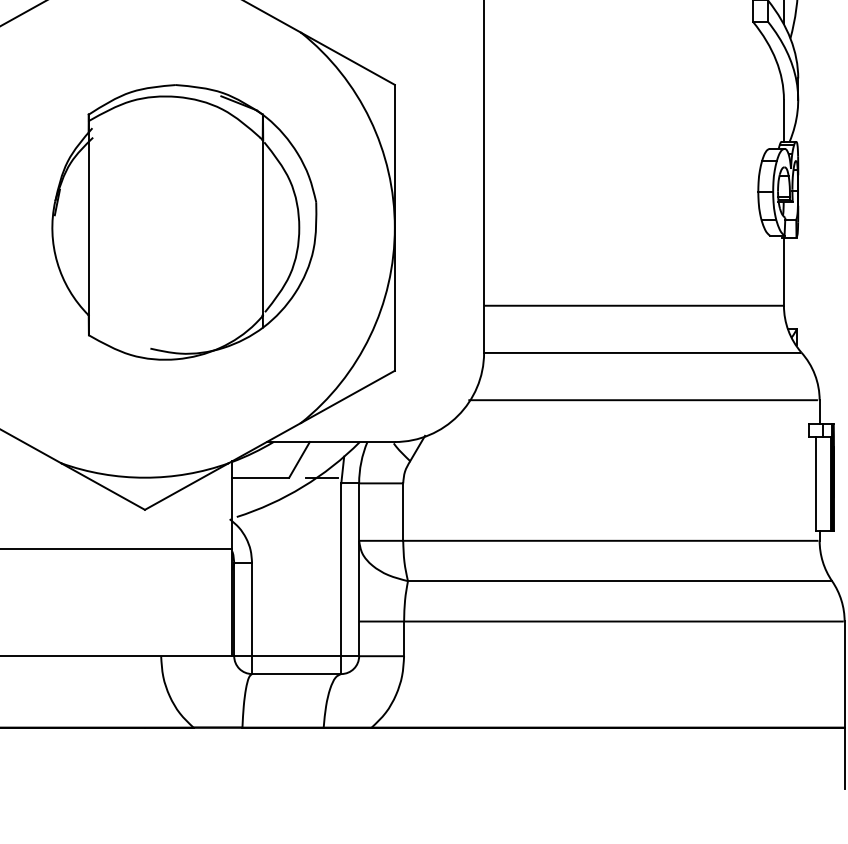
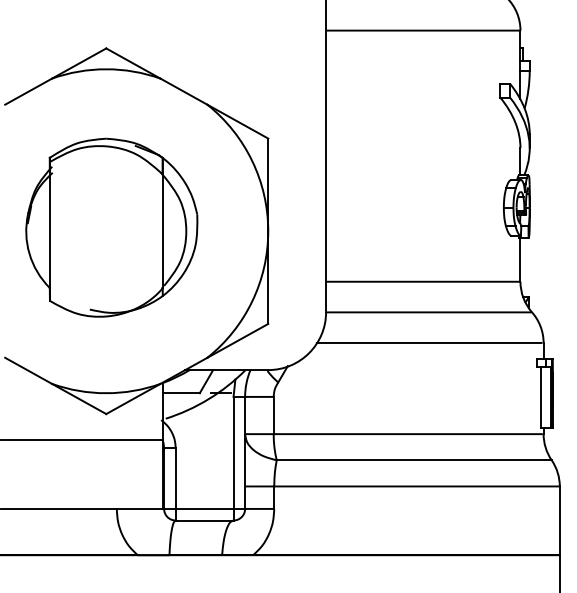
part: (183, 222) -> (111, 227), moved

